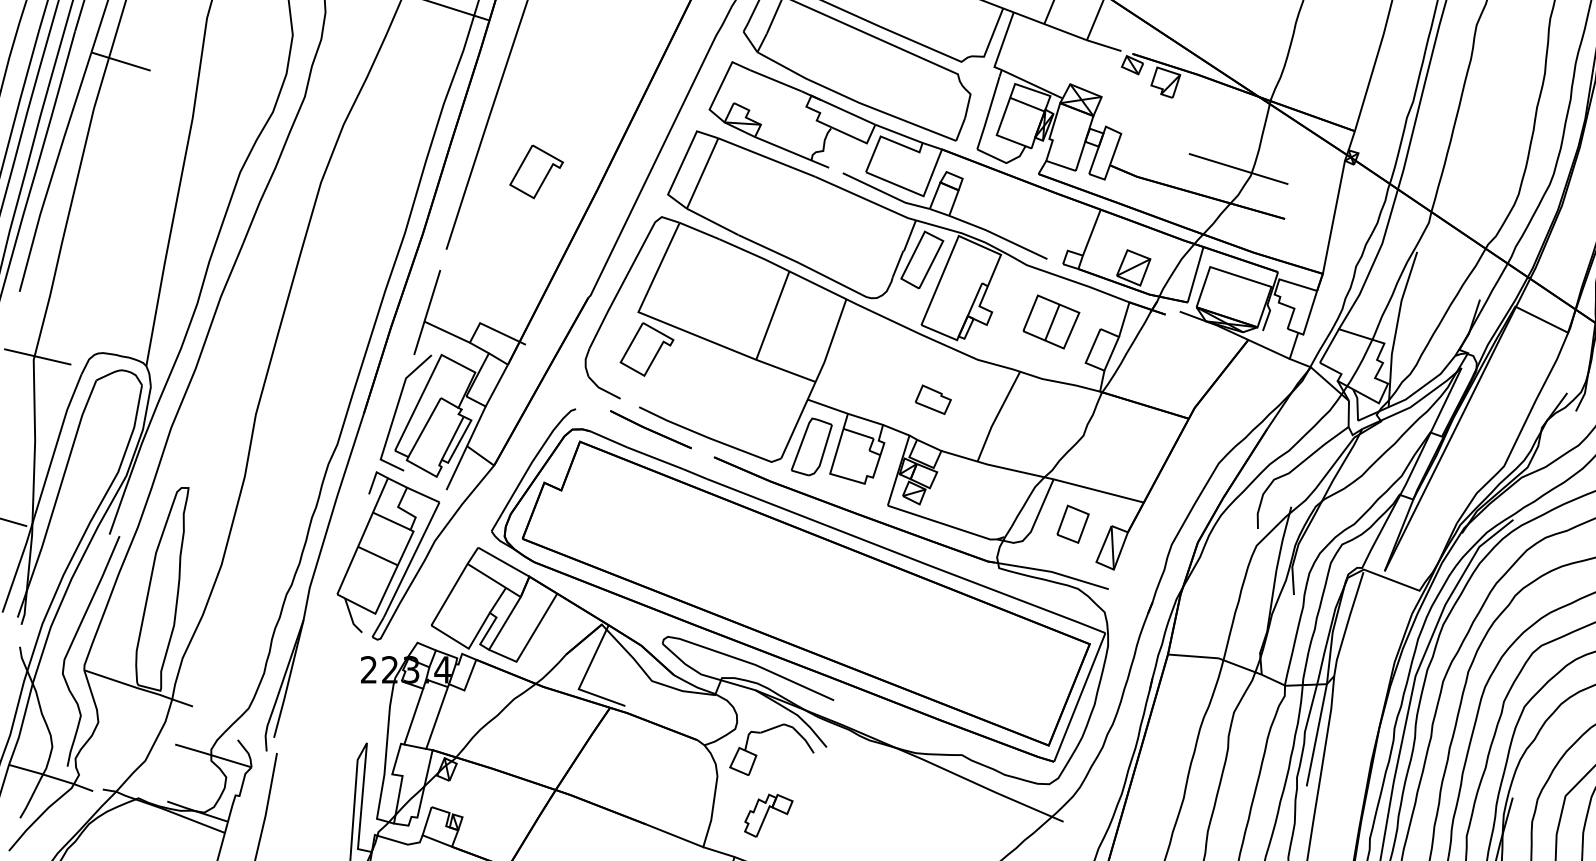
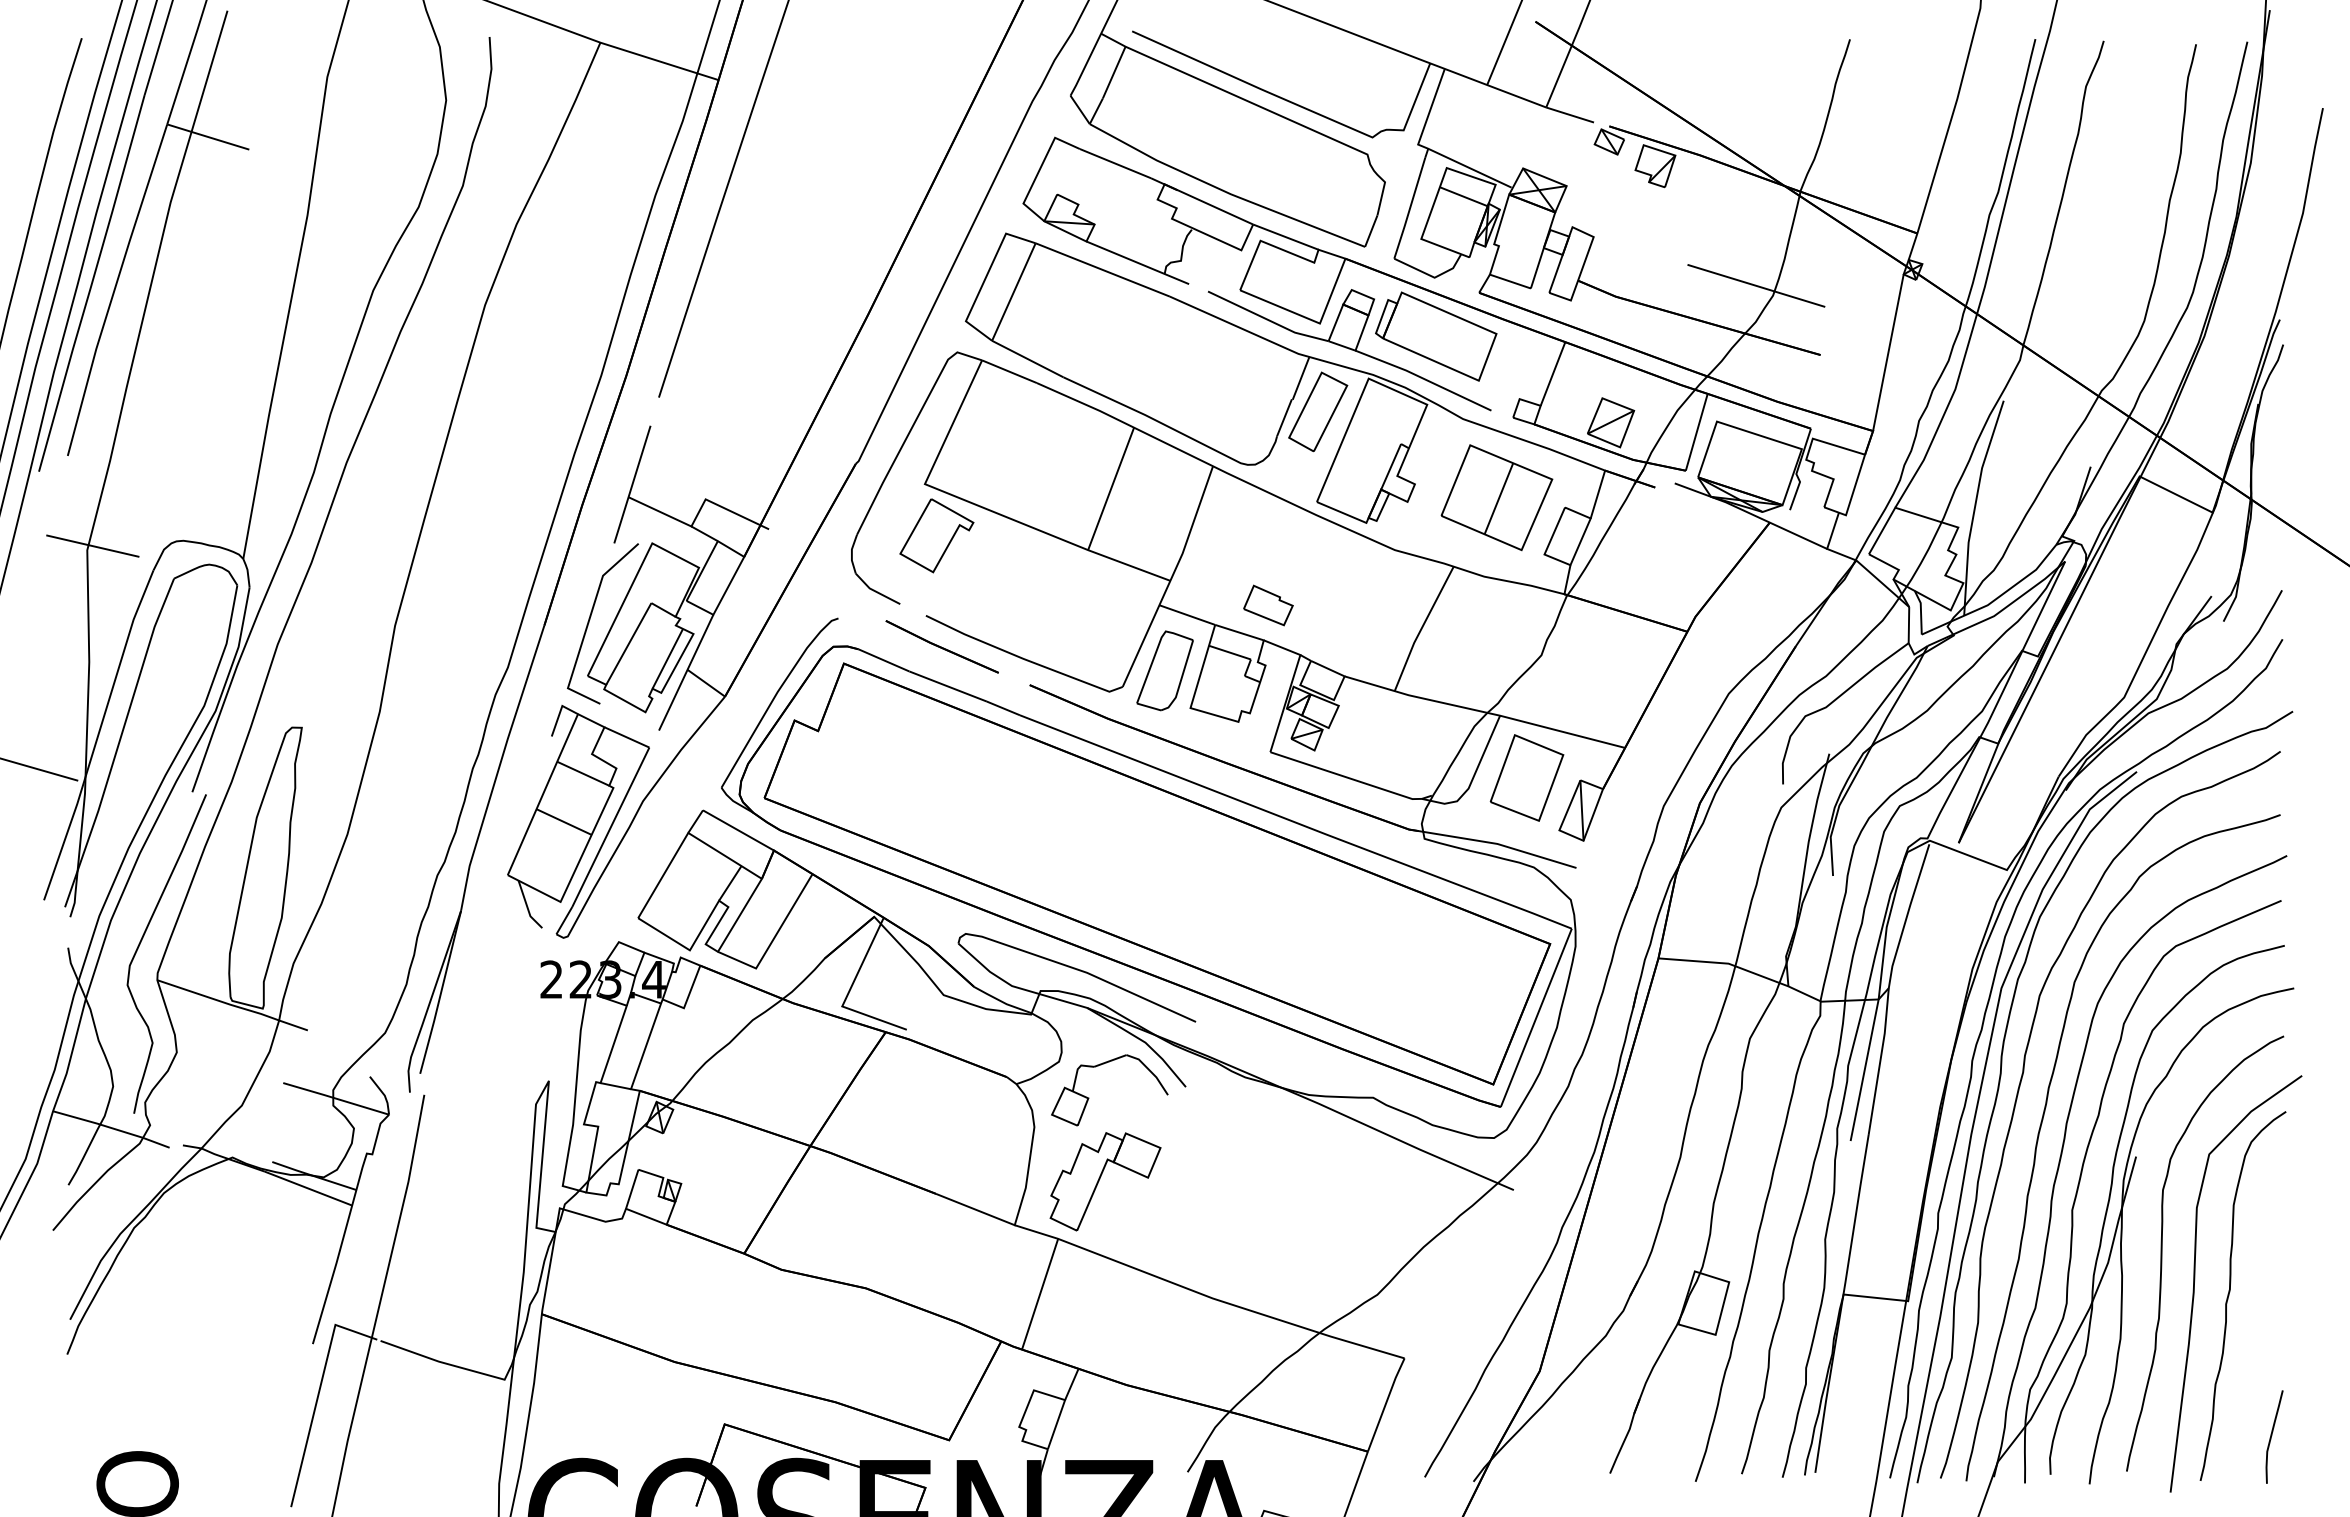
part: (536, 171) -> (783, 289), removed
part: (1007, 205) -> (1436, 336), added
part: (1051, 321) -> (1496, 497), size x1.43
part: (933, 399) -> (1268, 605), moved
part: (1072, 523) -> (1526, 777), size x1.67
part: (768, 815) -> (1105, 1181), size x1.67

